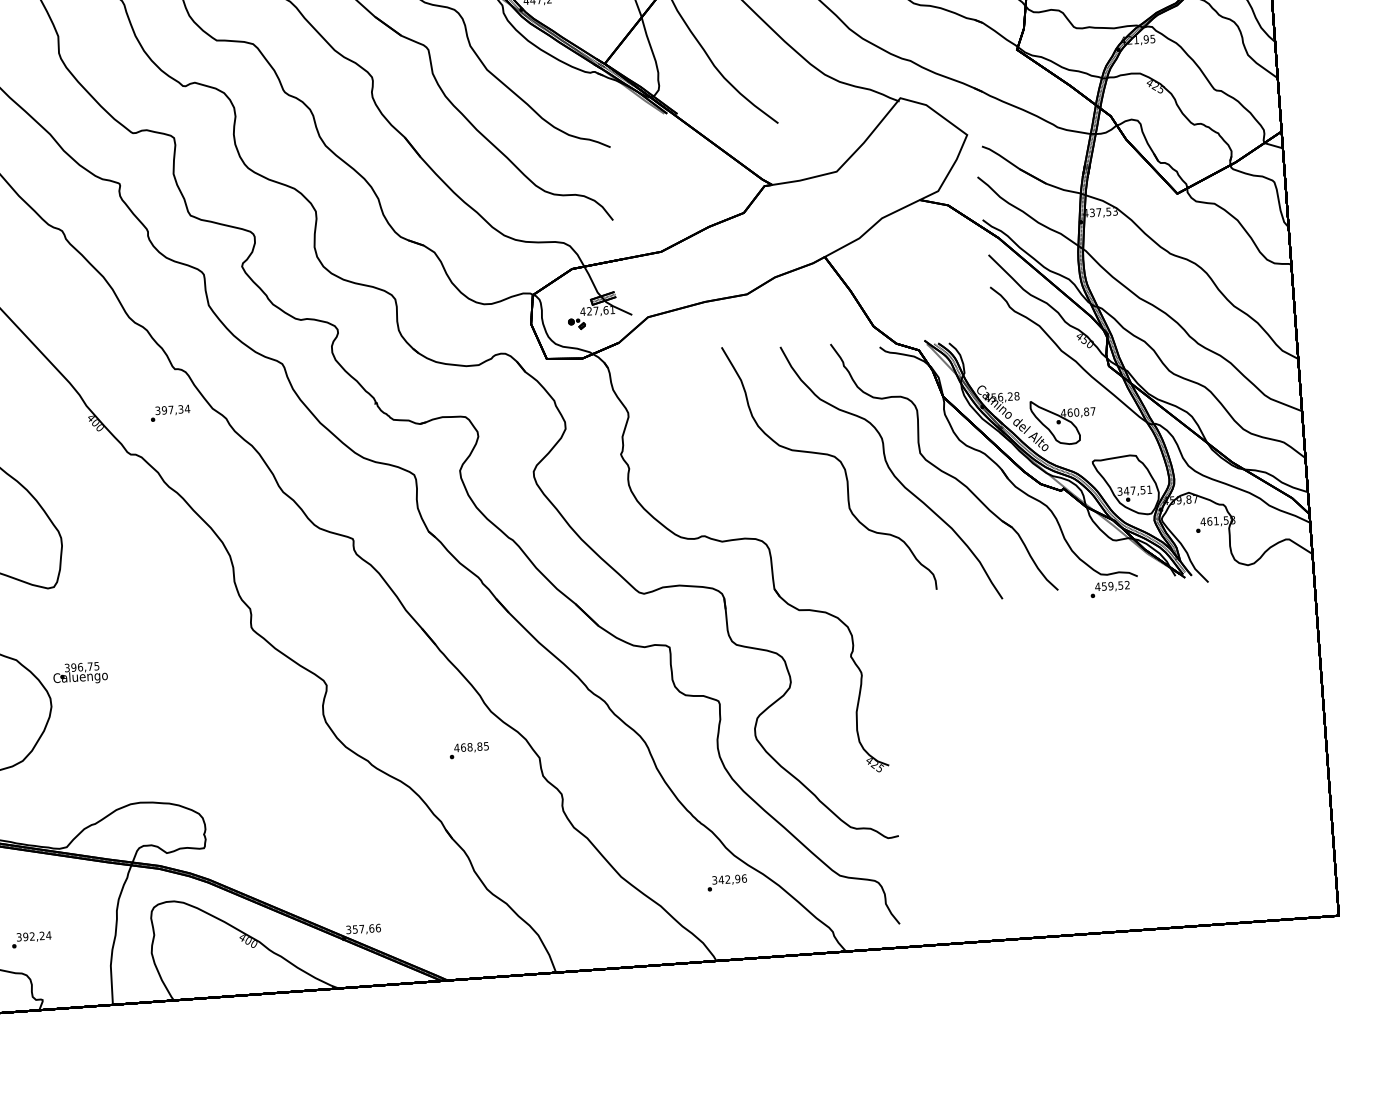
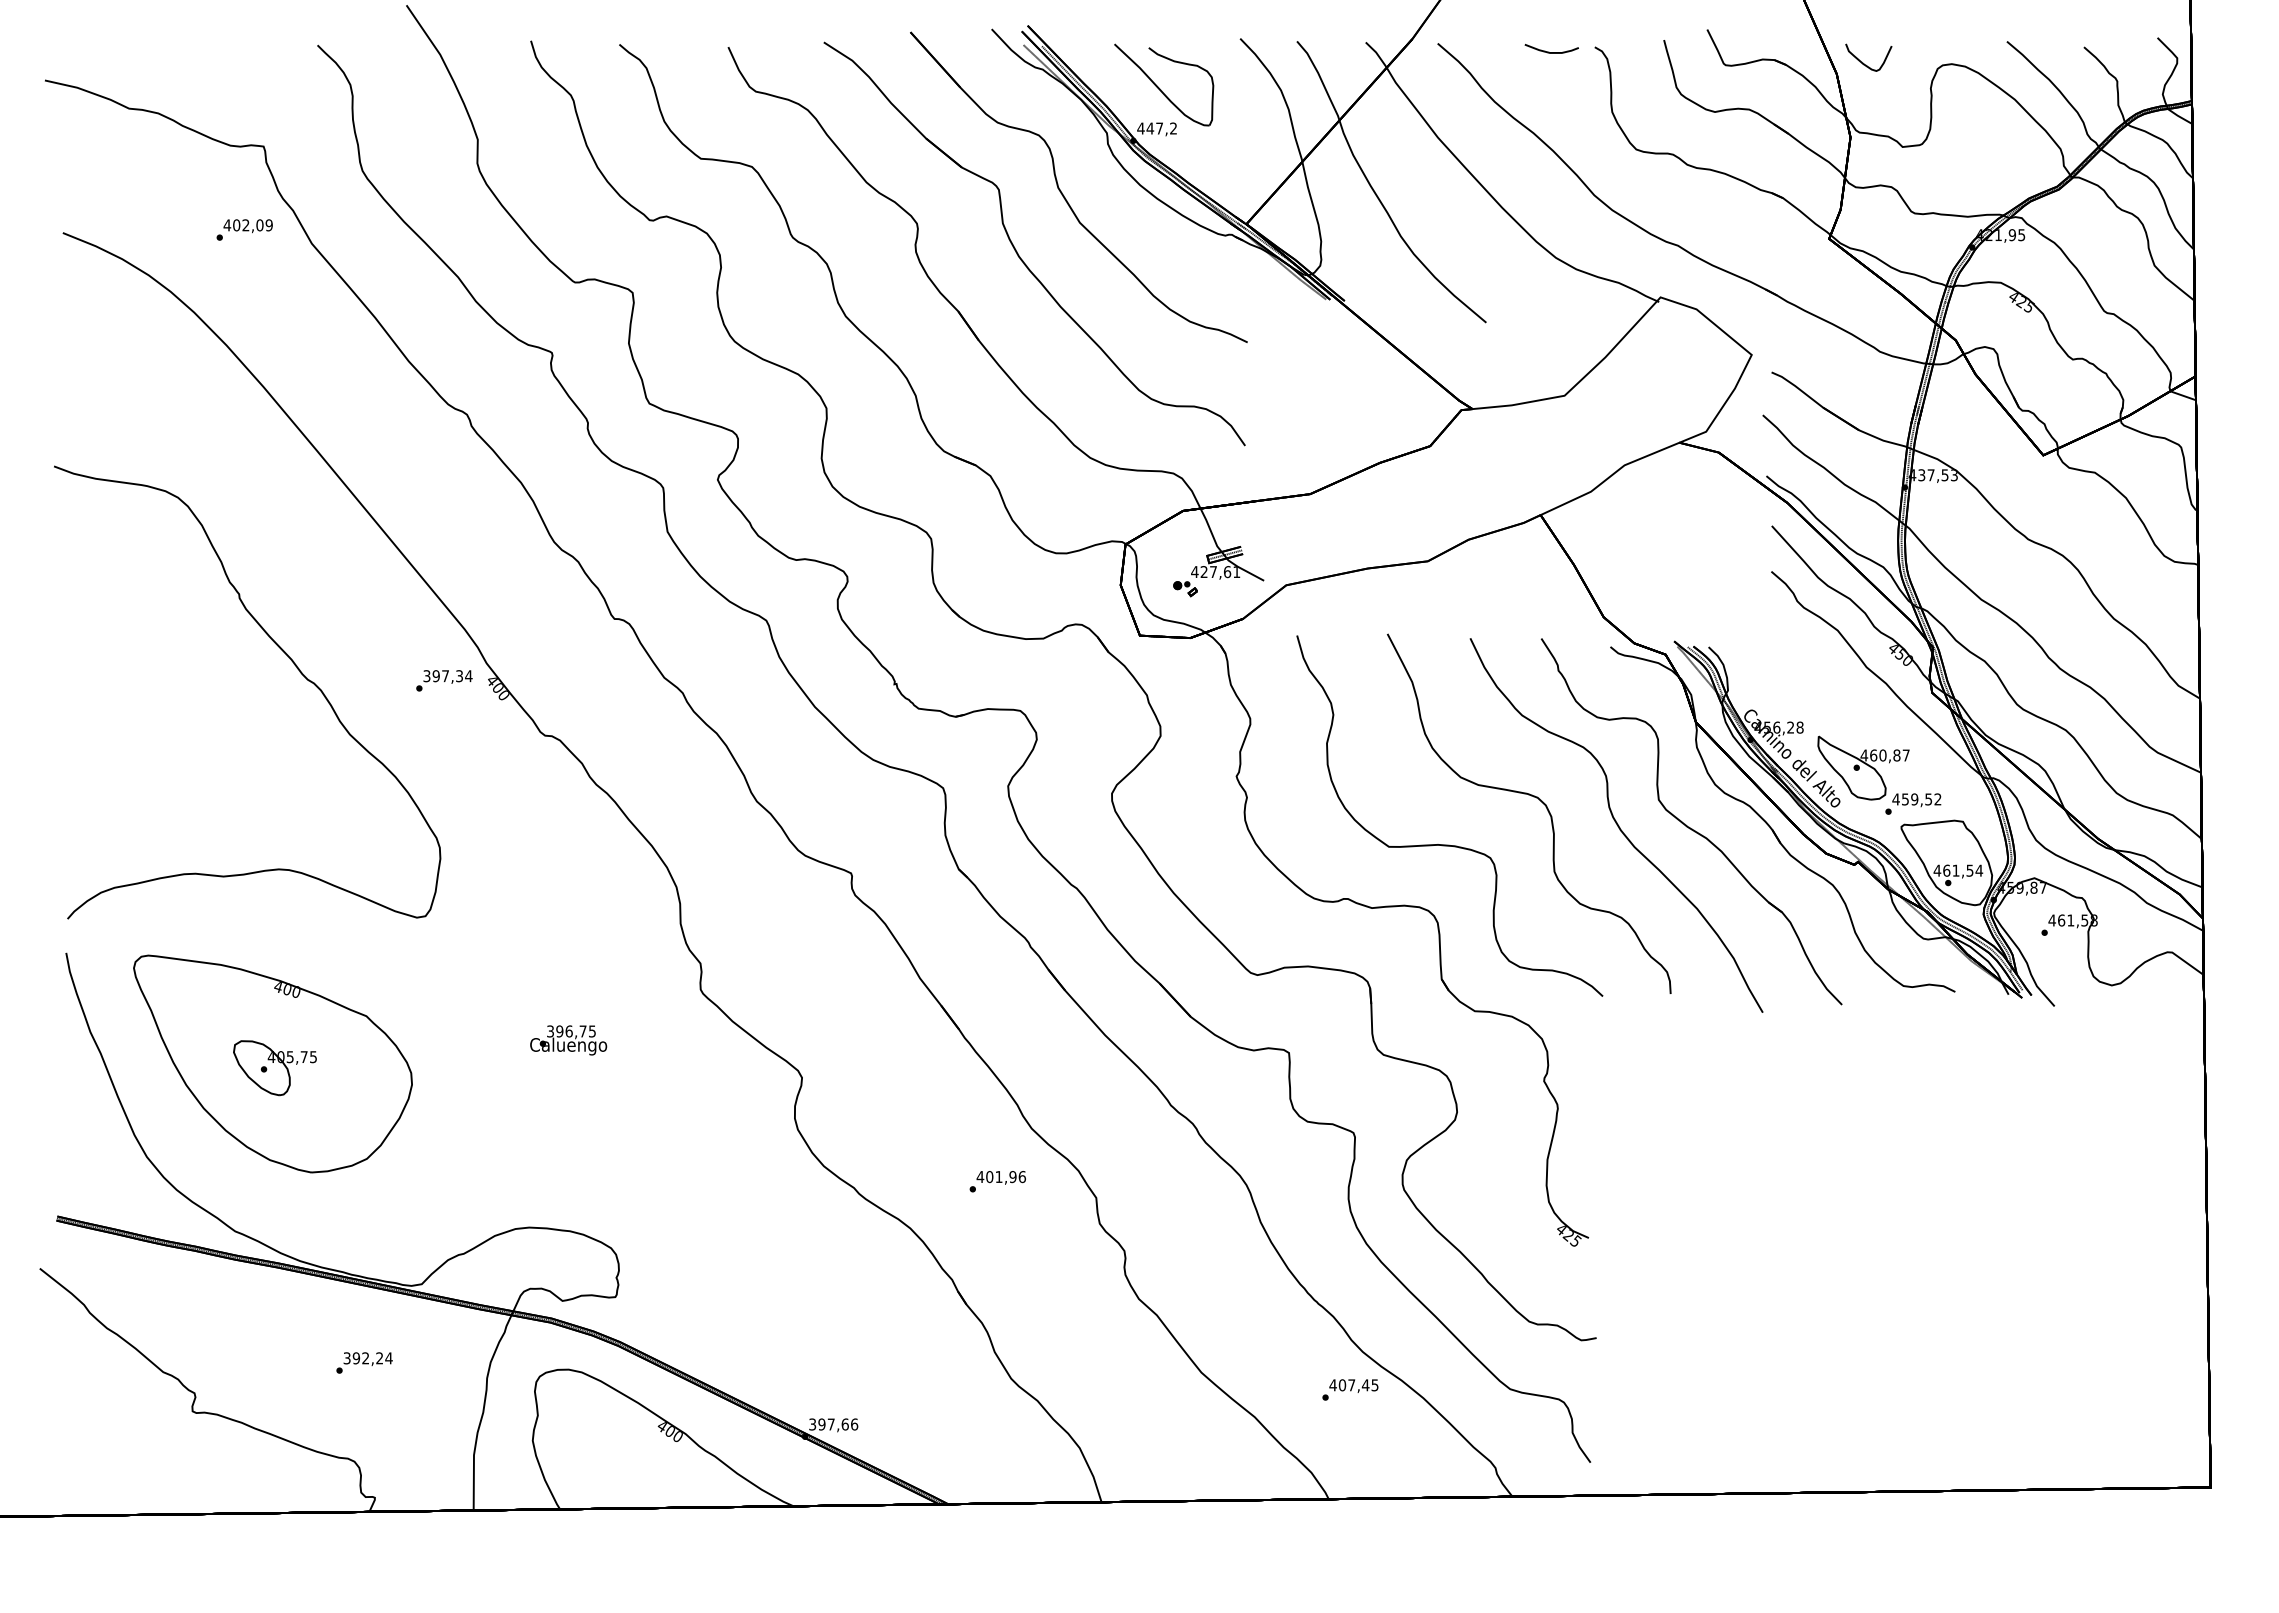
text: (170, 413) -> (444, 680), moved
text: (1134, 490) -> (1958, 870), 347,51 -> 461,54
part: (774, 493) -> (1449, 844), added
text: (1110, 589) -> (1913, 803), moved
text: (80, 673) -> (568, 1040), moved
text: (474, 746) -> (1005, 1176), 468,85 -> 401,96
text: (729, 879) -> (1353, 1385), 342,96 -> 407,45
text: (355, 929) -> (821, 1424), 357,66 -> 397,66
text: (31, 939) -> (364, 1362), moved

